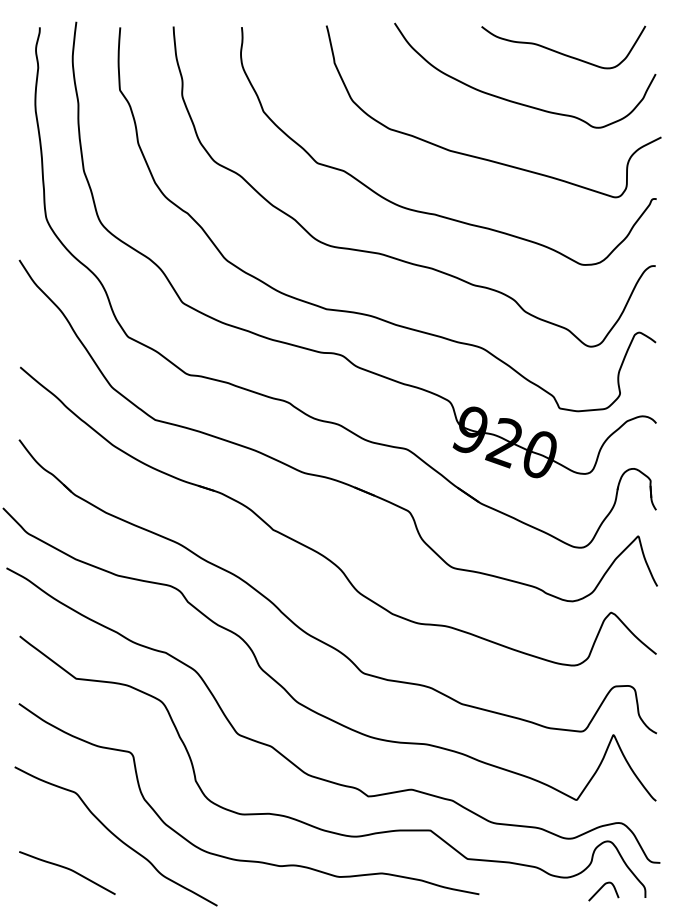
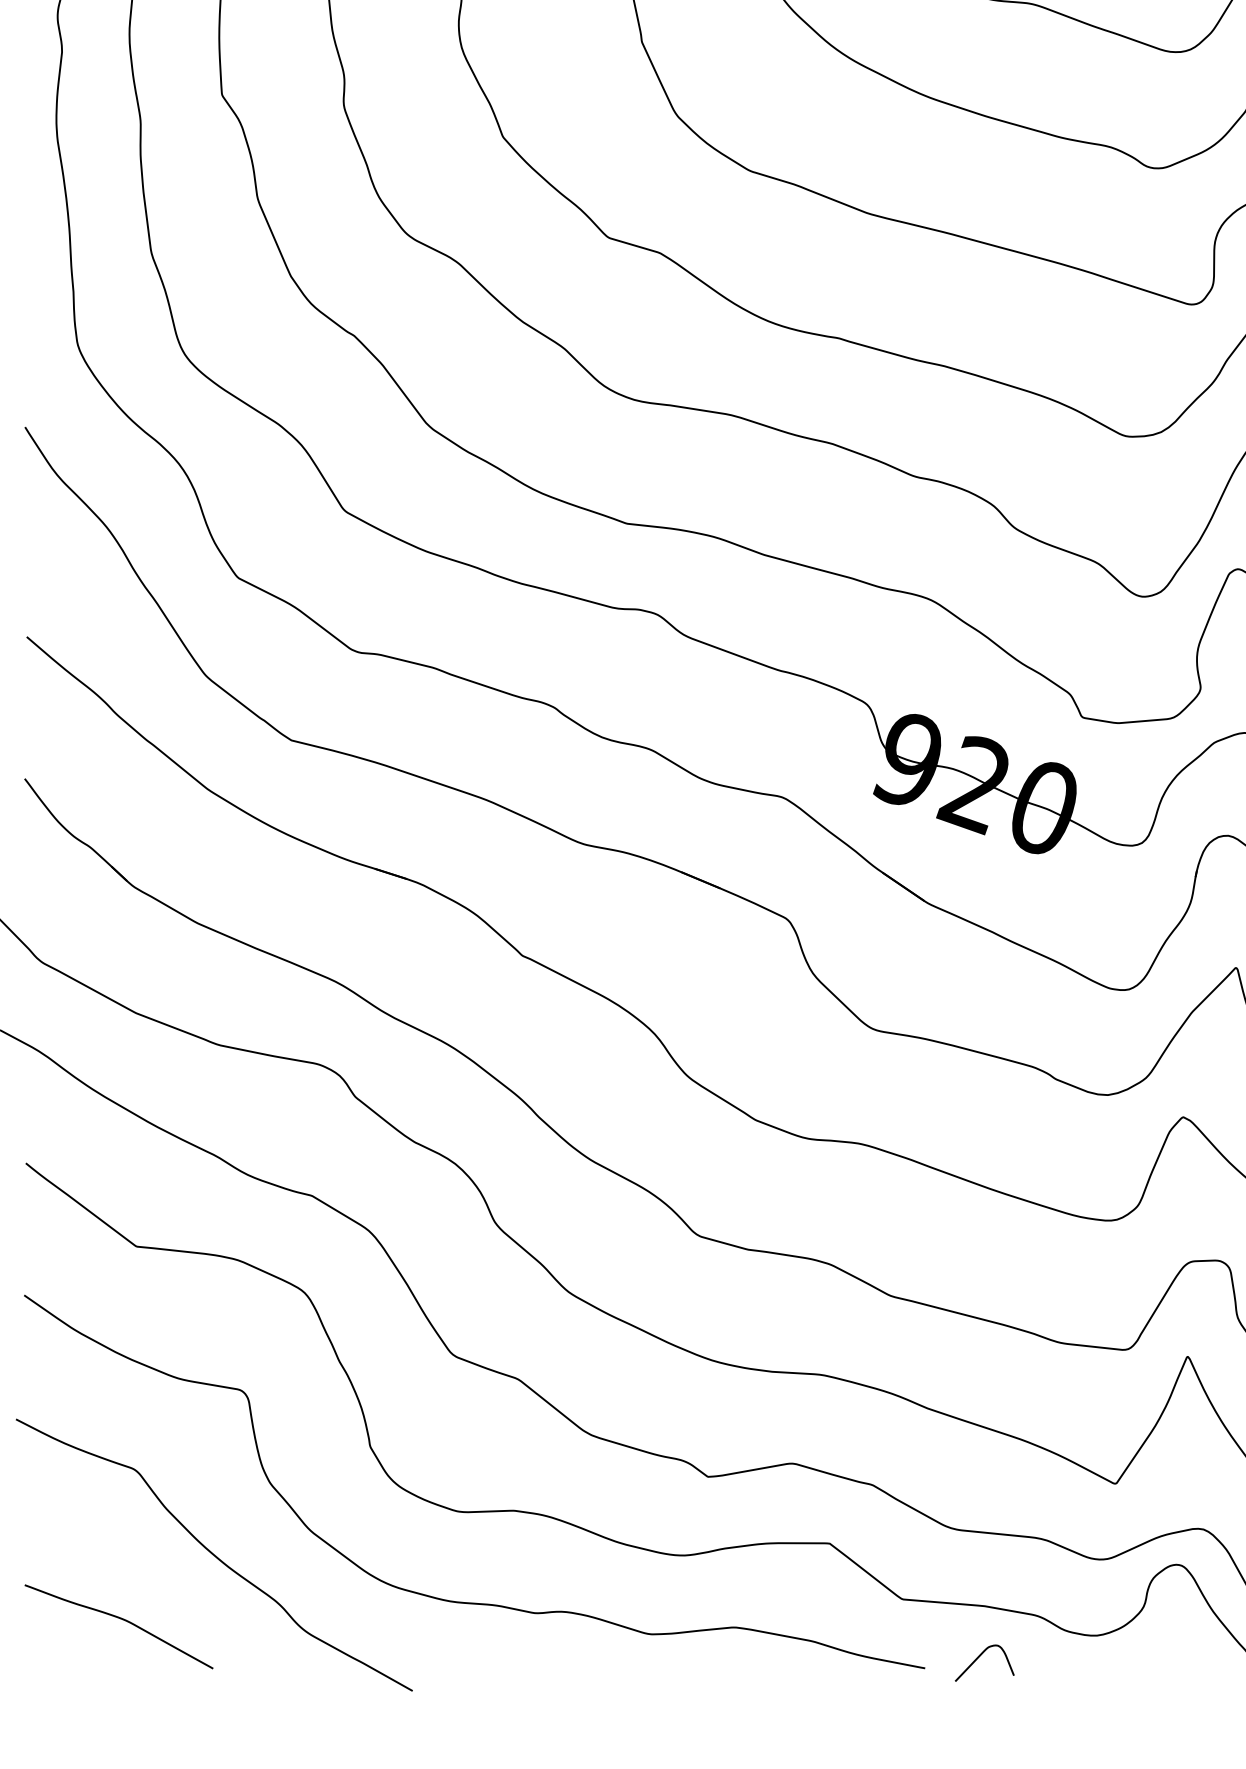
curve: (601, 889) -> (980, 1658), moved

